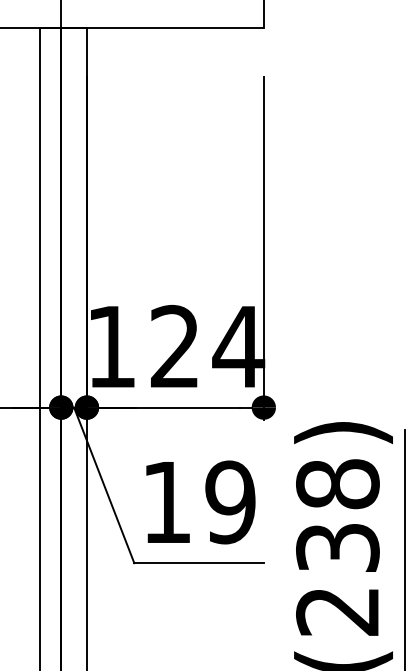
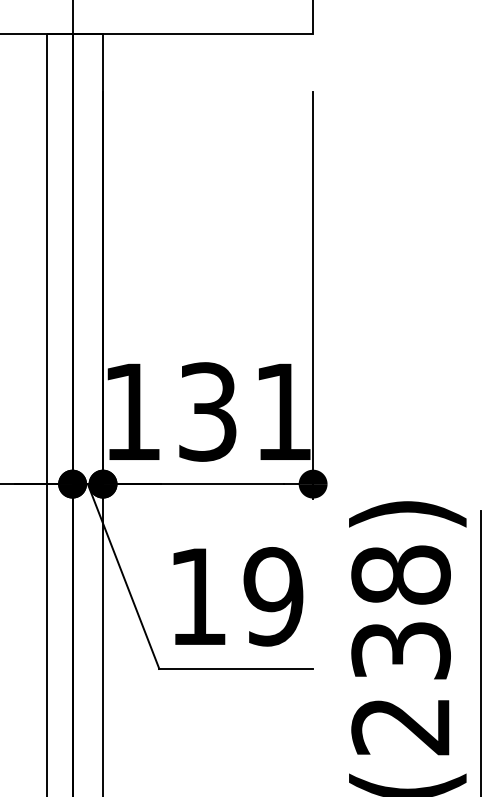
text: (208, 346) -> (247, 411), 124 -> 131

